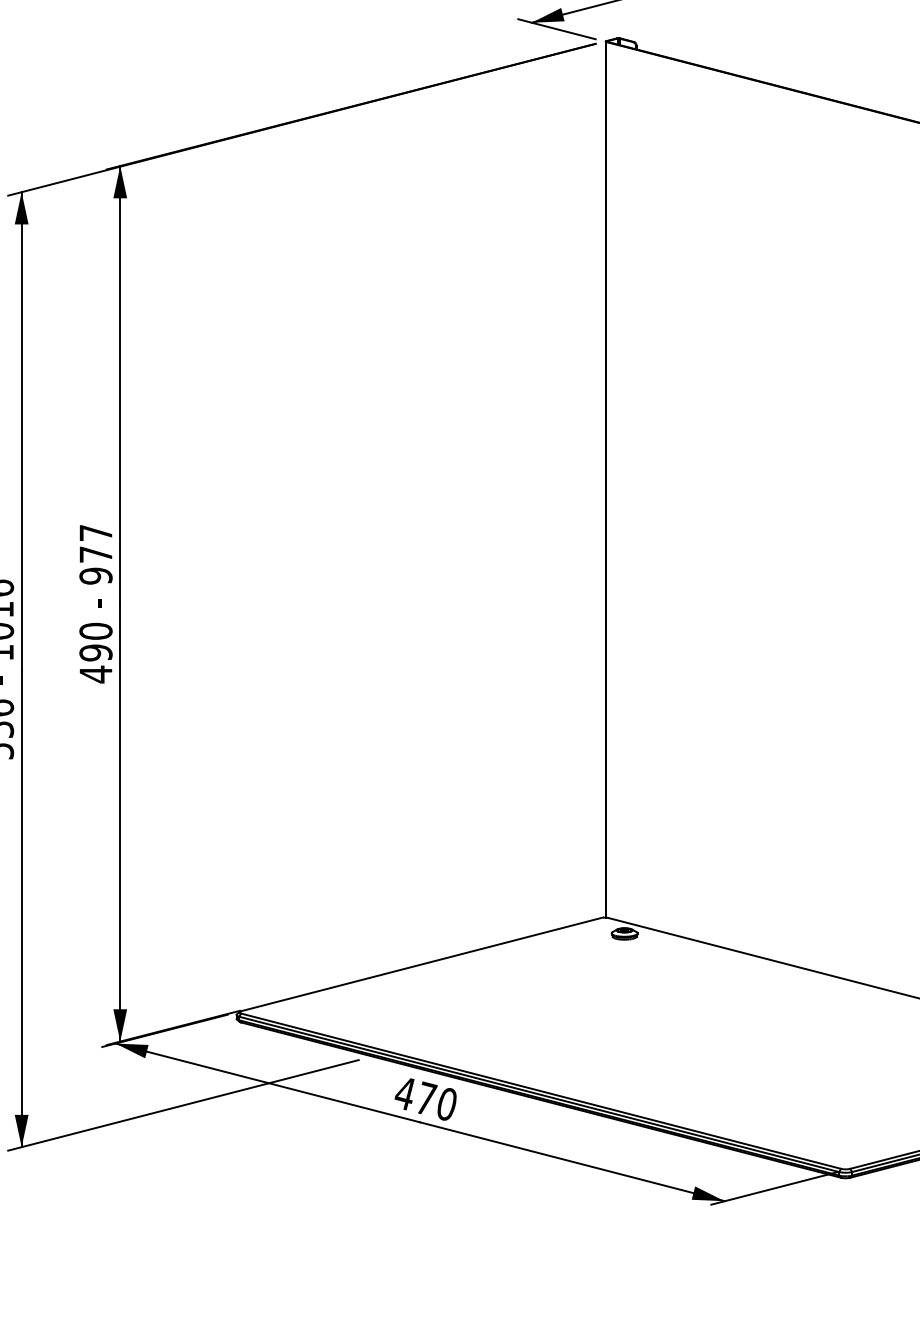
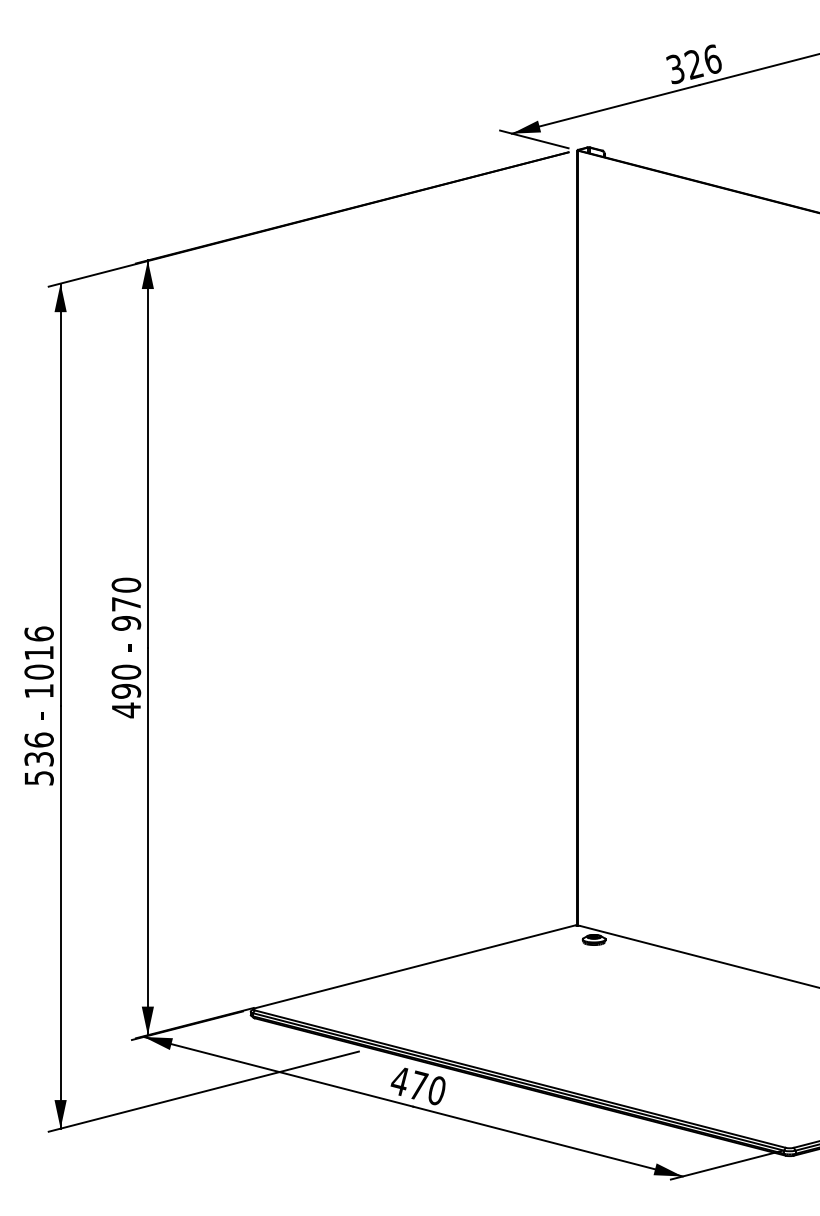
text: (96, 532) -> (126, 584), 977 -> 970

